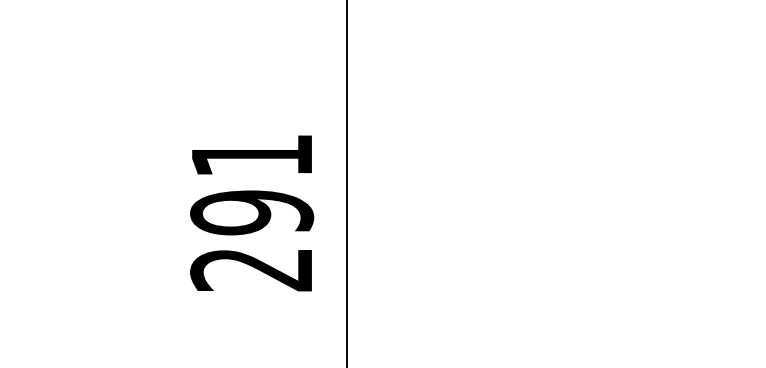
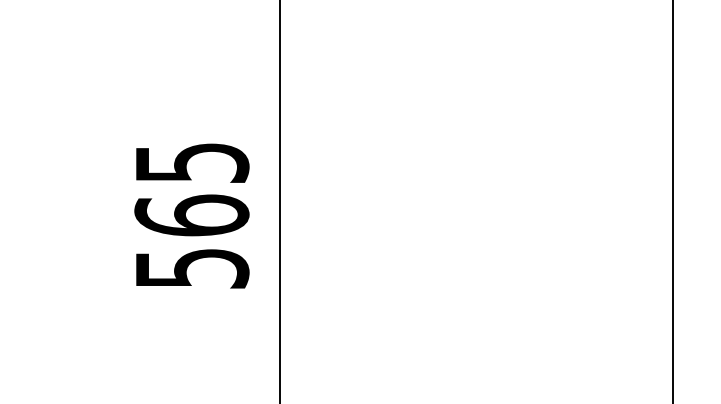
text: (251, 212) -> (191, 215), 291 -> 565

